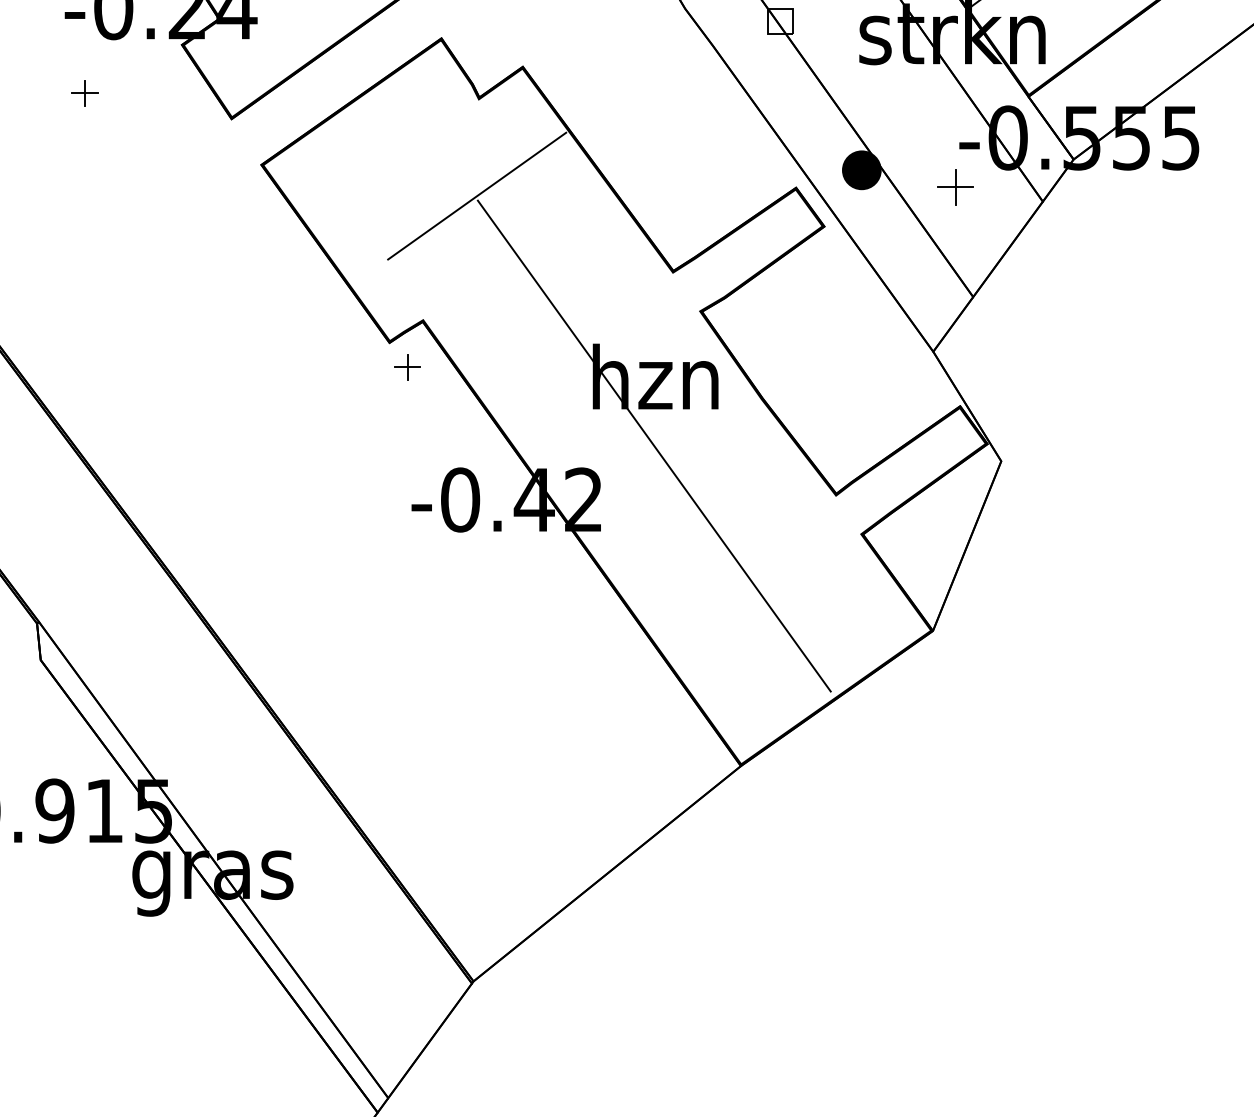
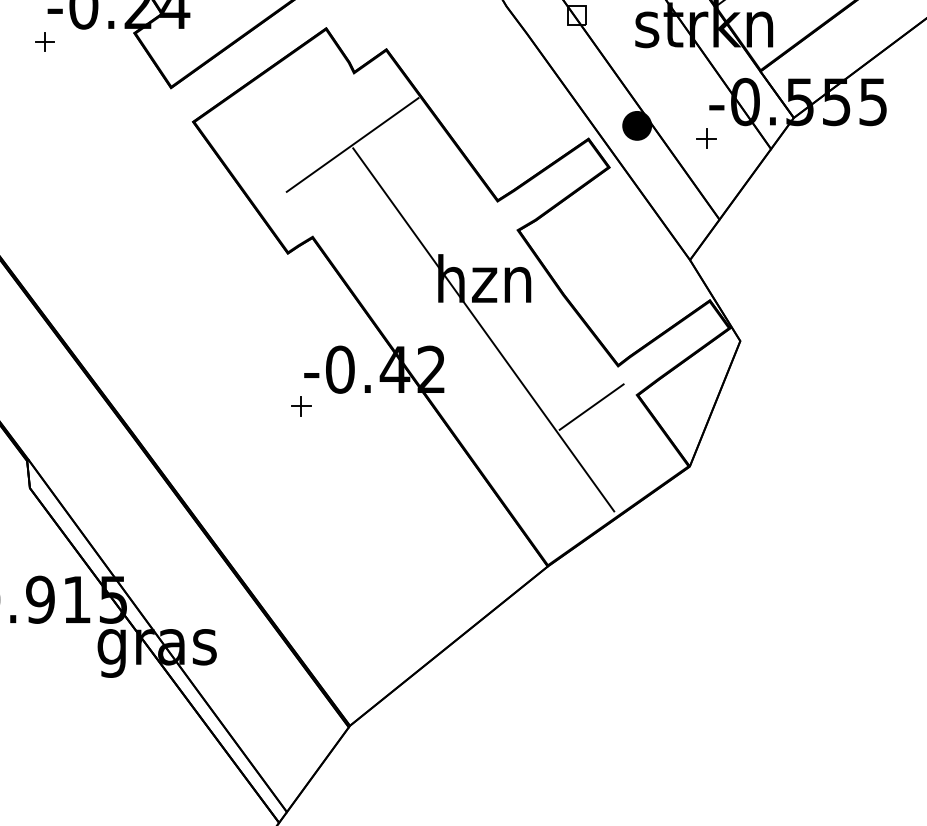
part: (84, 93) -> (44, 42), moved
part: (955, 187) -> (706, 138), size x0.71
part: (407, 367) -> (301, 406), moved
line: (800, 550) -> (591, 407), added

